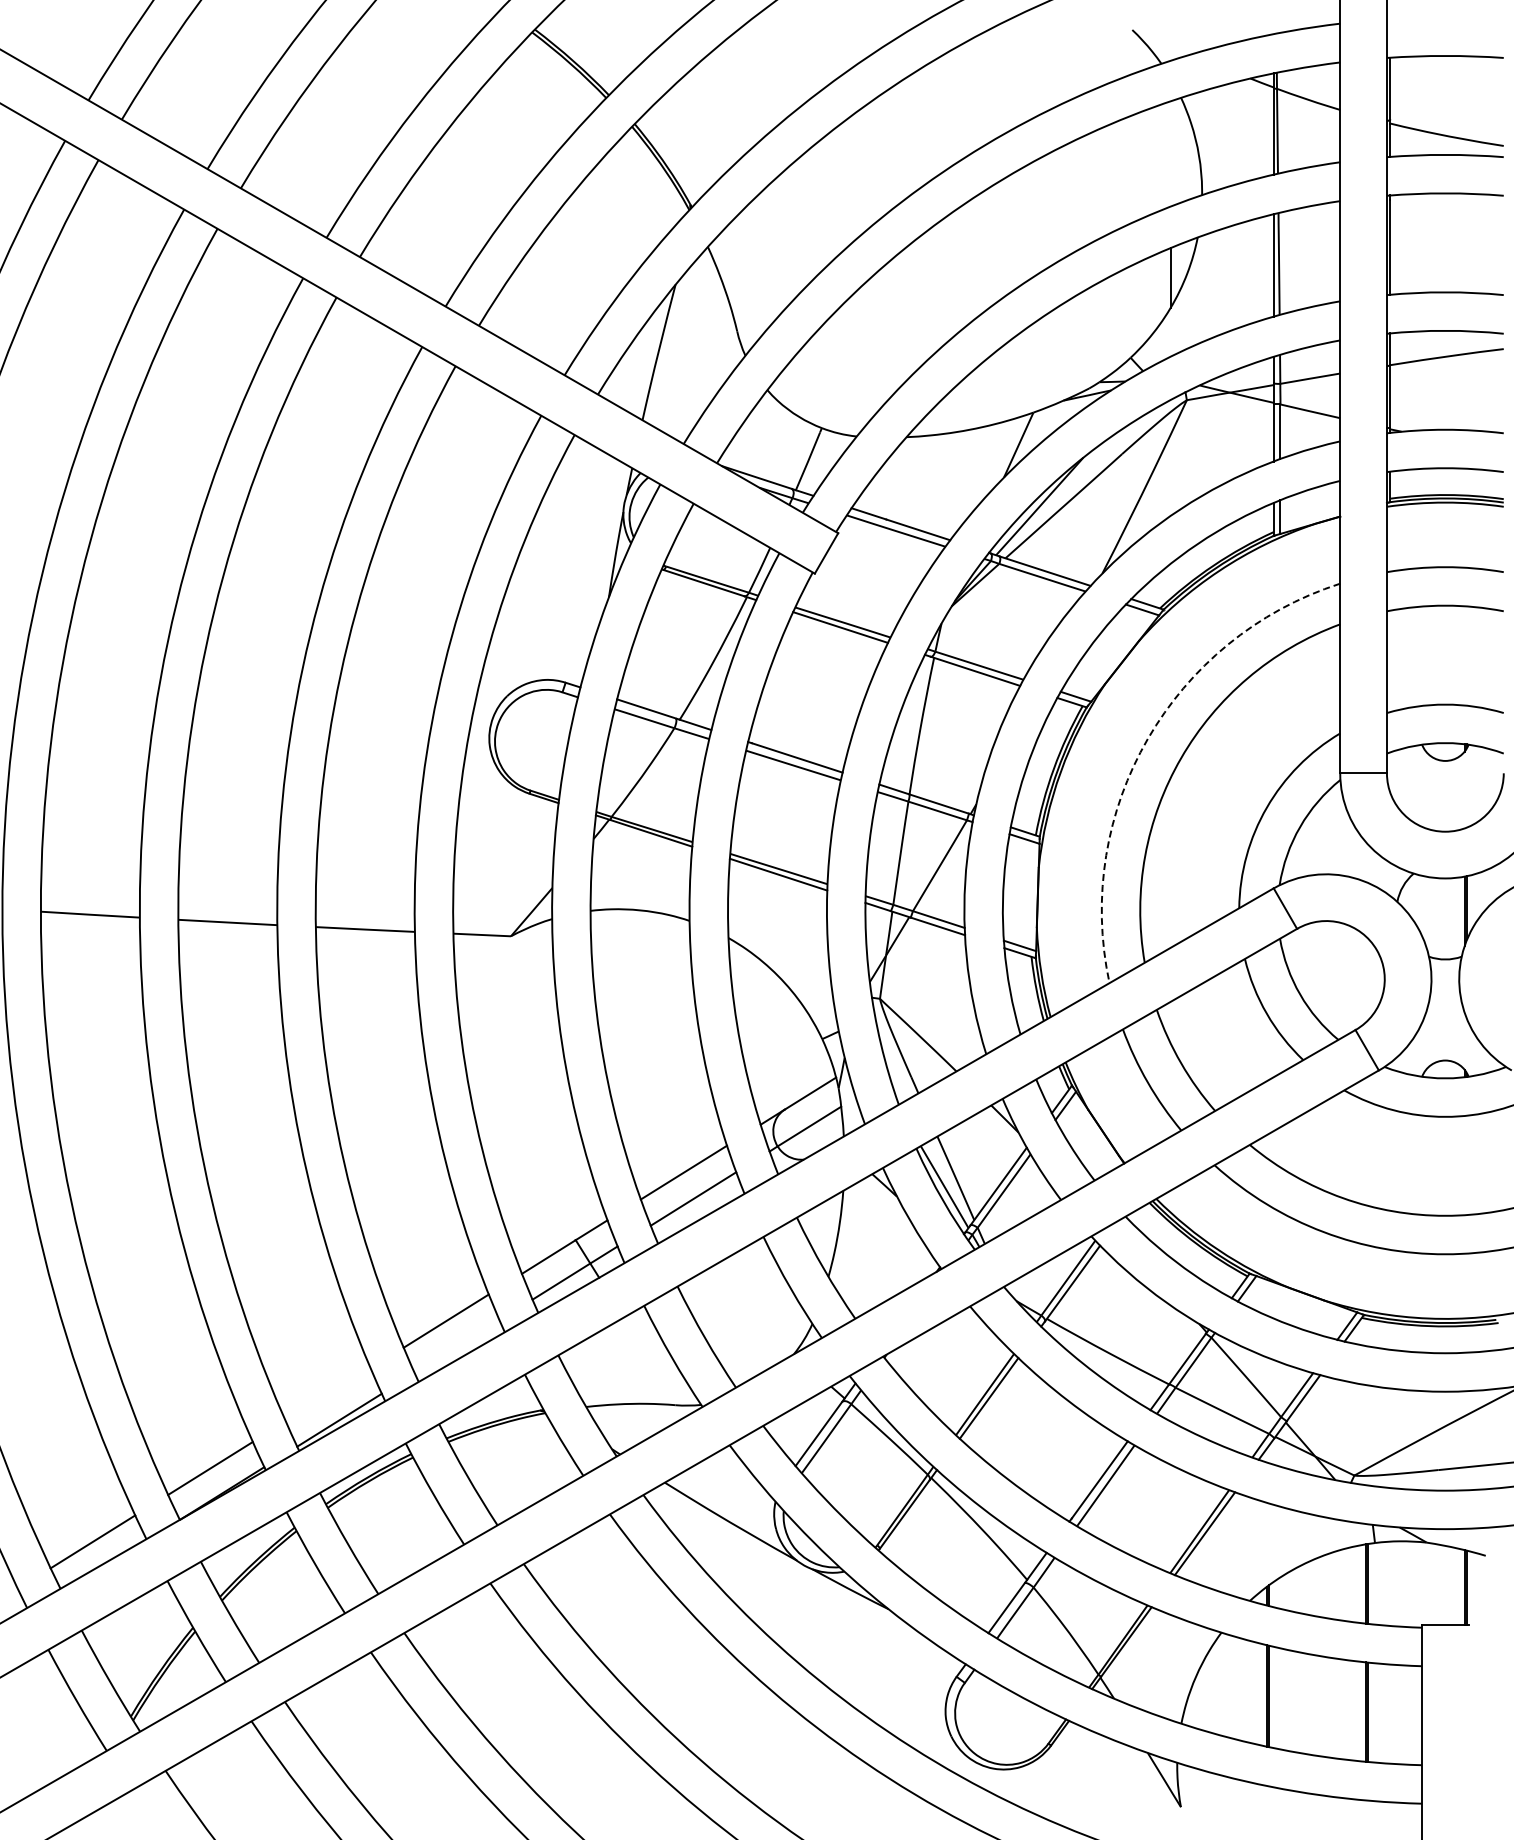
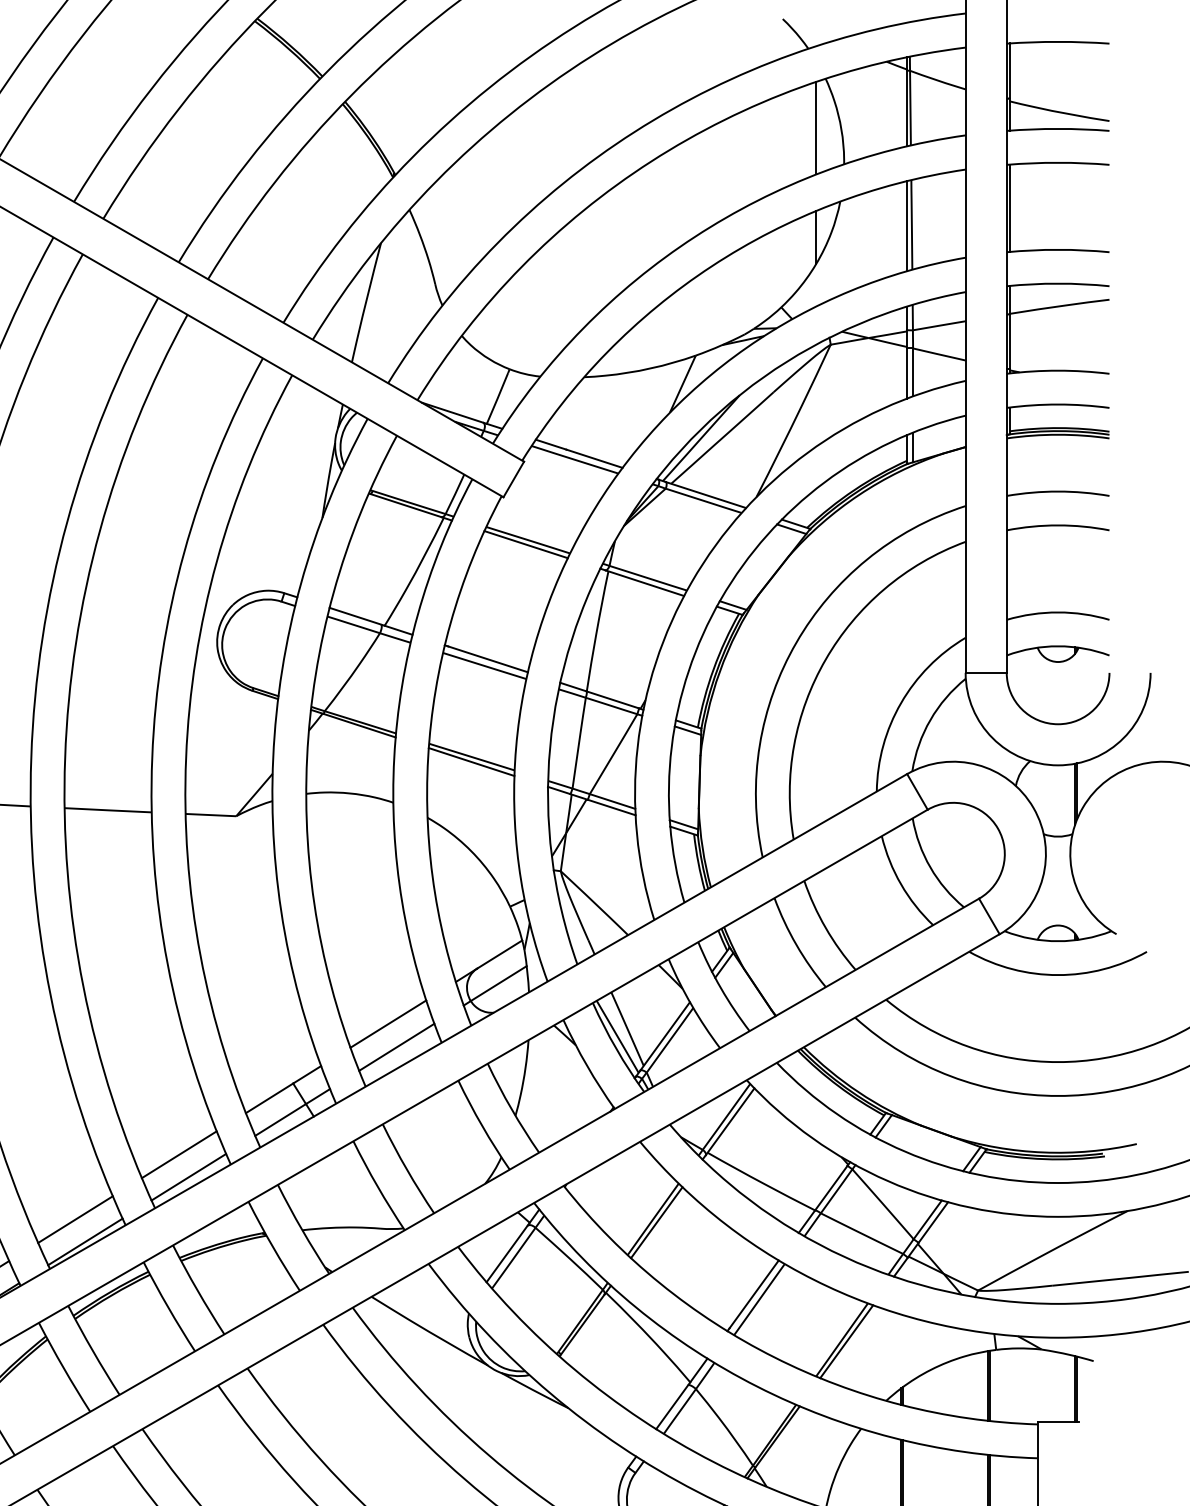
line: (1170, 153) -> (816, 127), added
arc: (1147, 738) -> (796, 642), dashed -> solid
line: (456, 1346) -> (188, 1177), added
line: (327, 1394) -> (74, 1219), added

